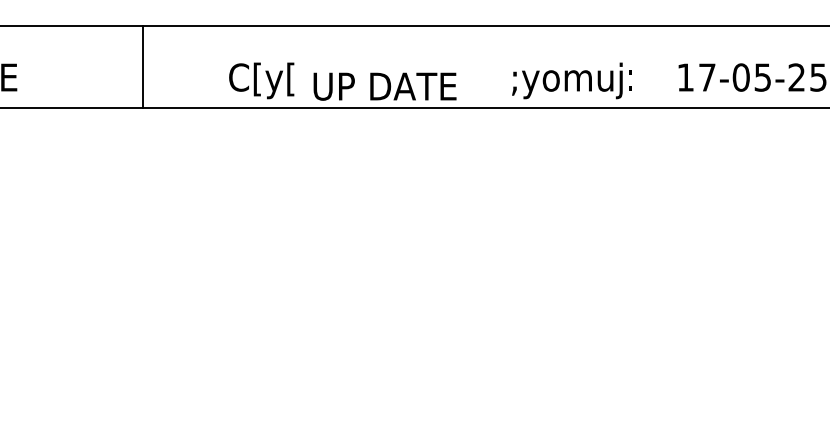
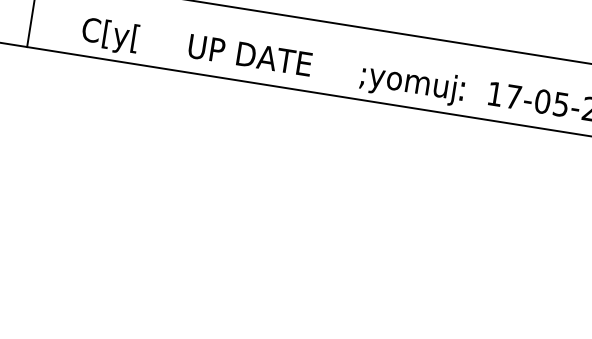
text: (261, 80) -> (110, 35), moved
text: (571, 80) -> (411, 83), moved
text: (384, 86) -> (249, 55), moved

